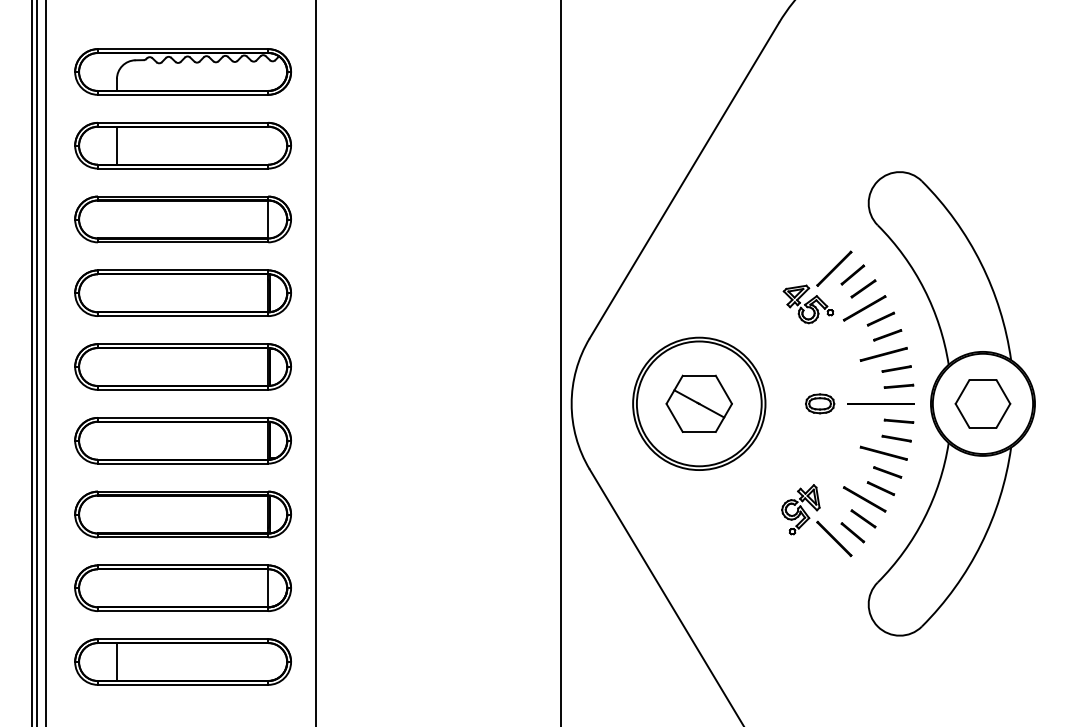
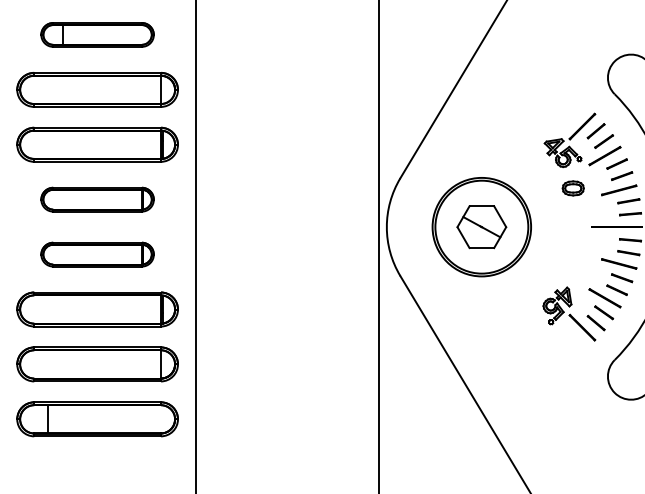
part: (182, 145) -> (97, 34), size x0.7
part: (182, 366) -> (97, 199), size x0.7
part: (820, 403) -> (573, 188), moved
part: (182, 440) -> (97, 254), size x0.7

